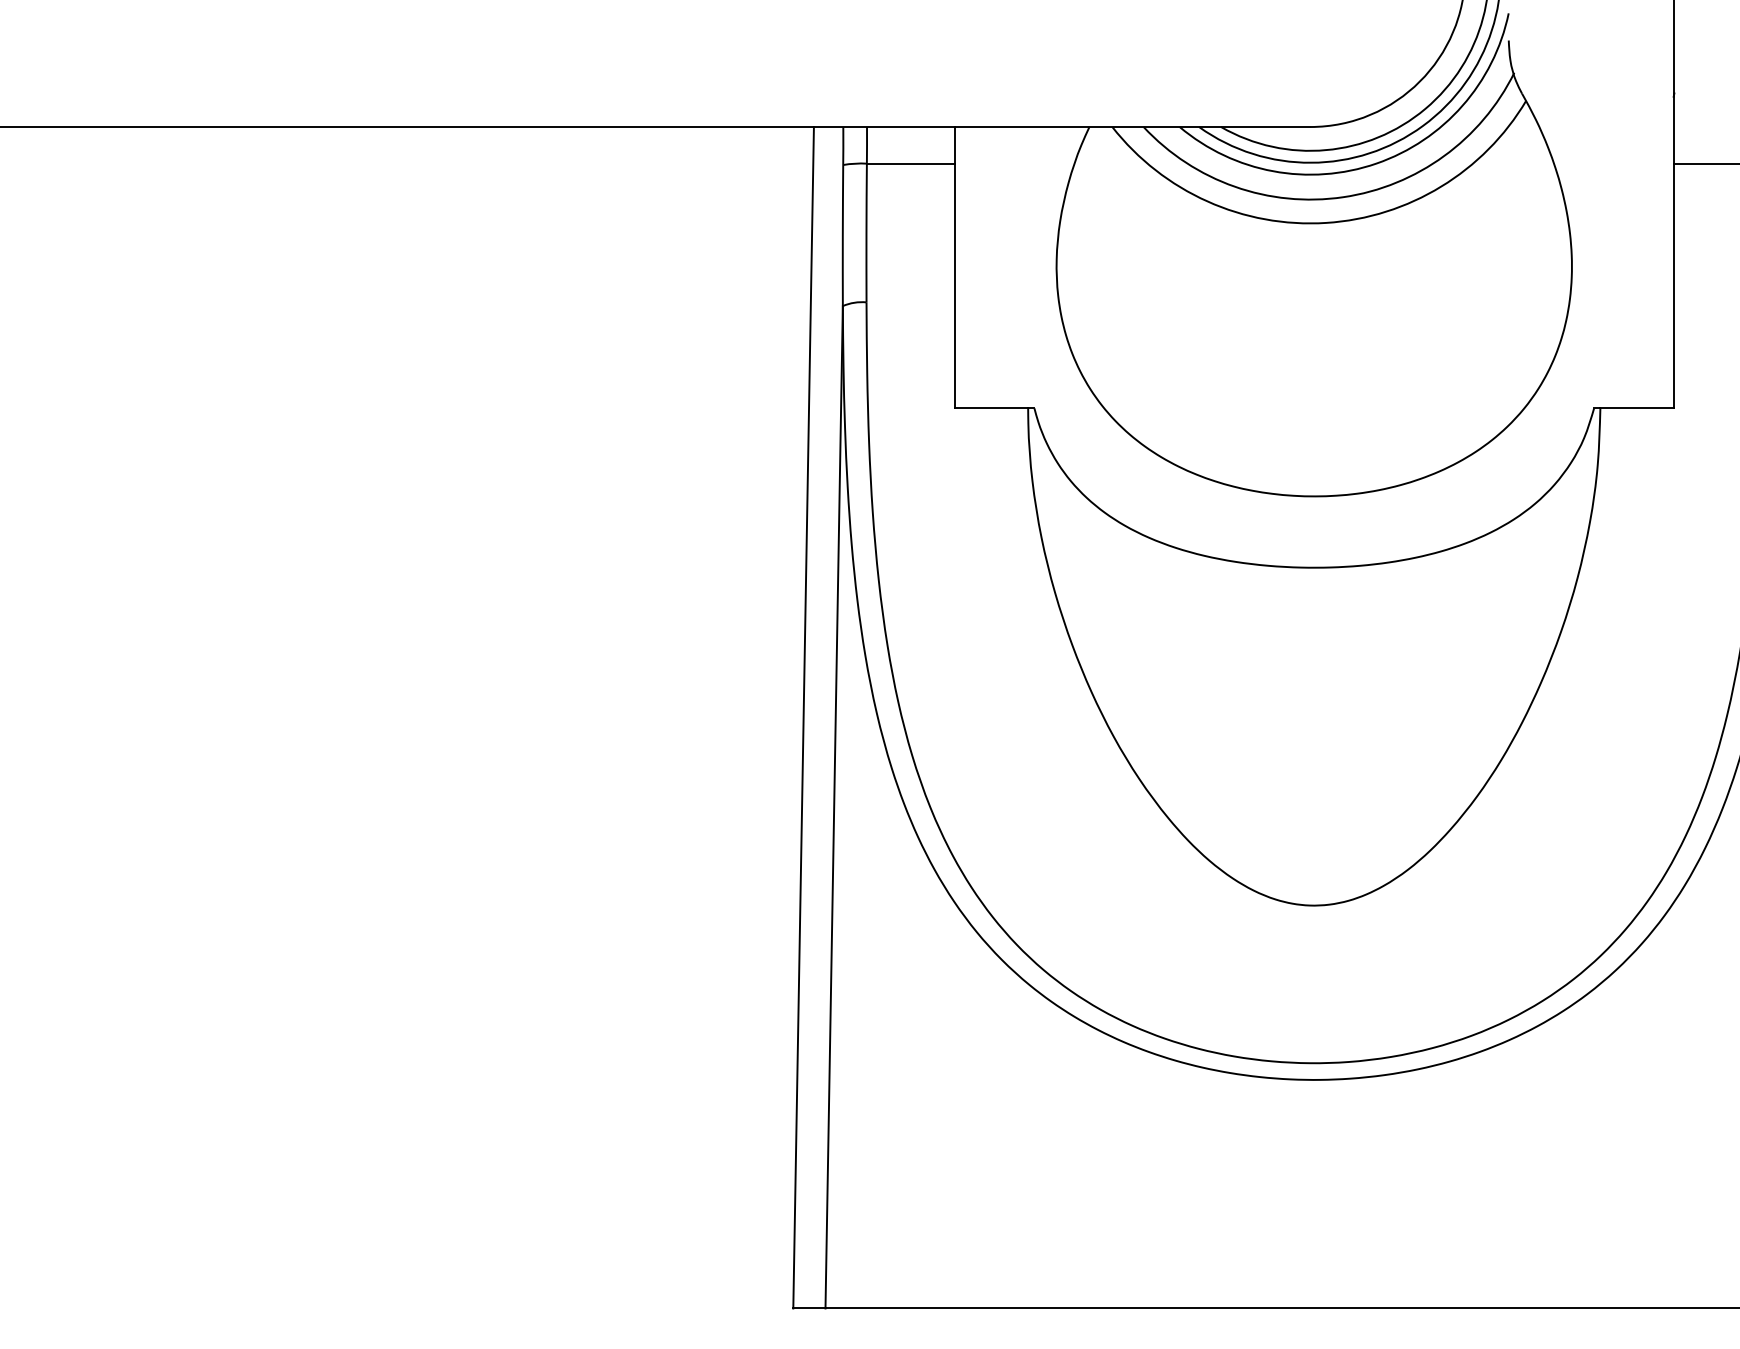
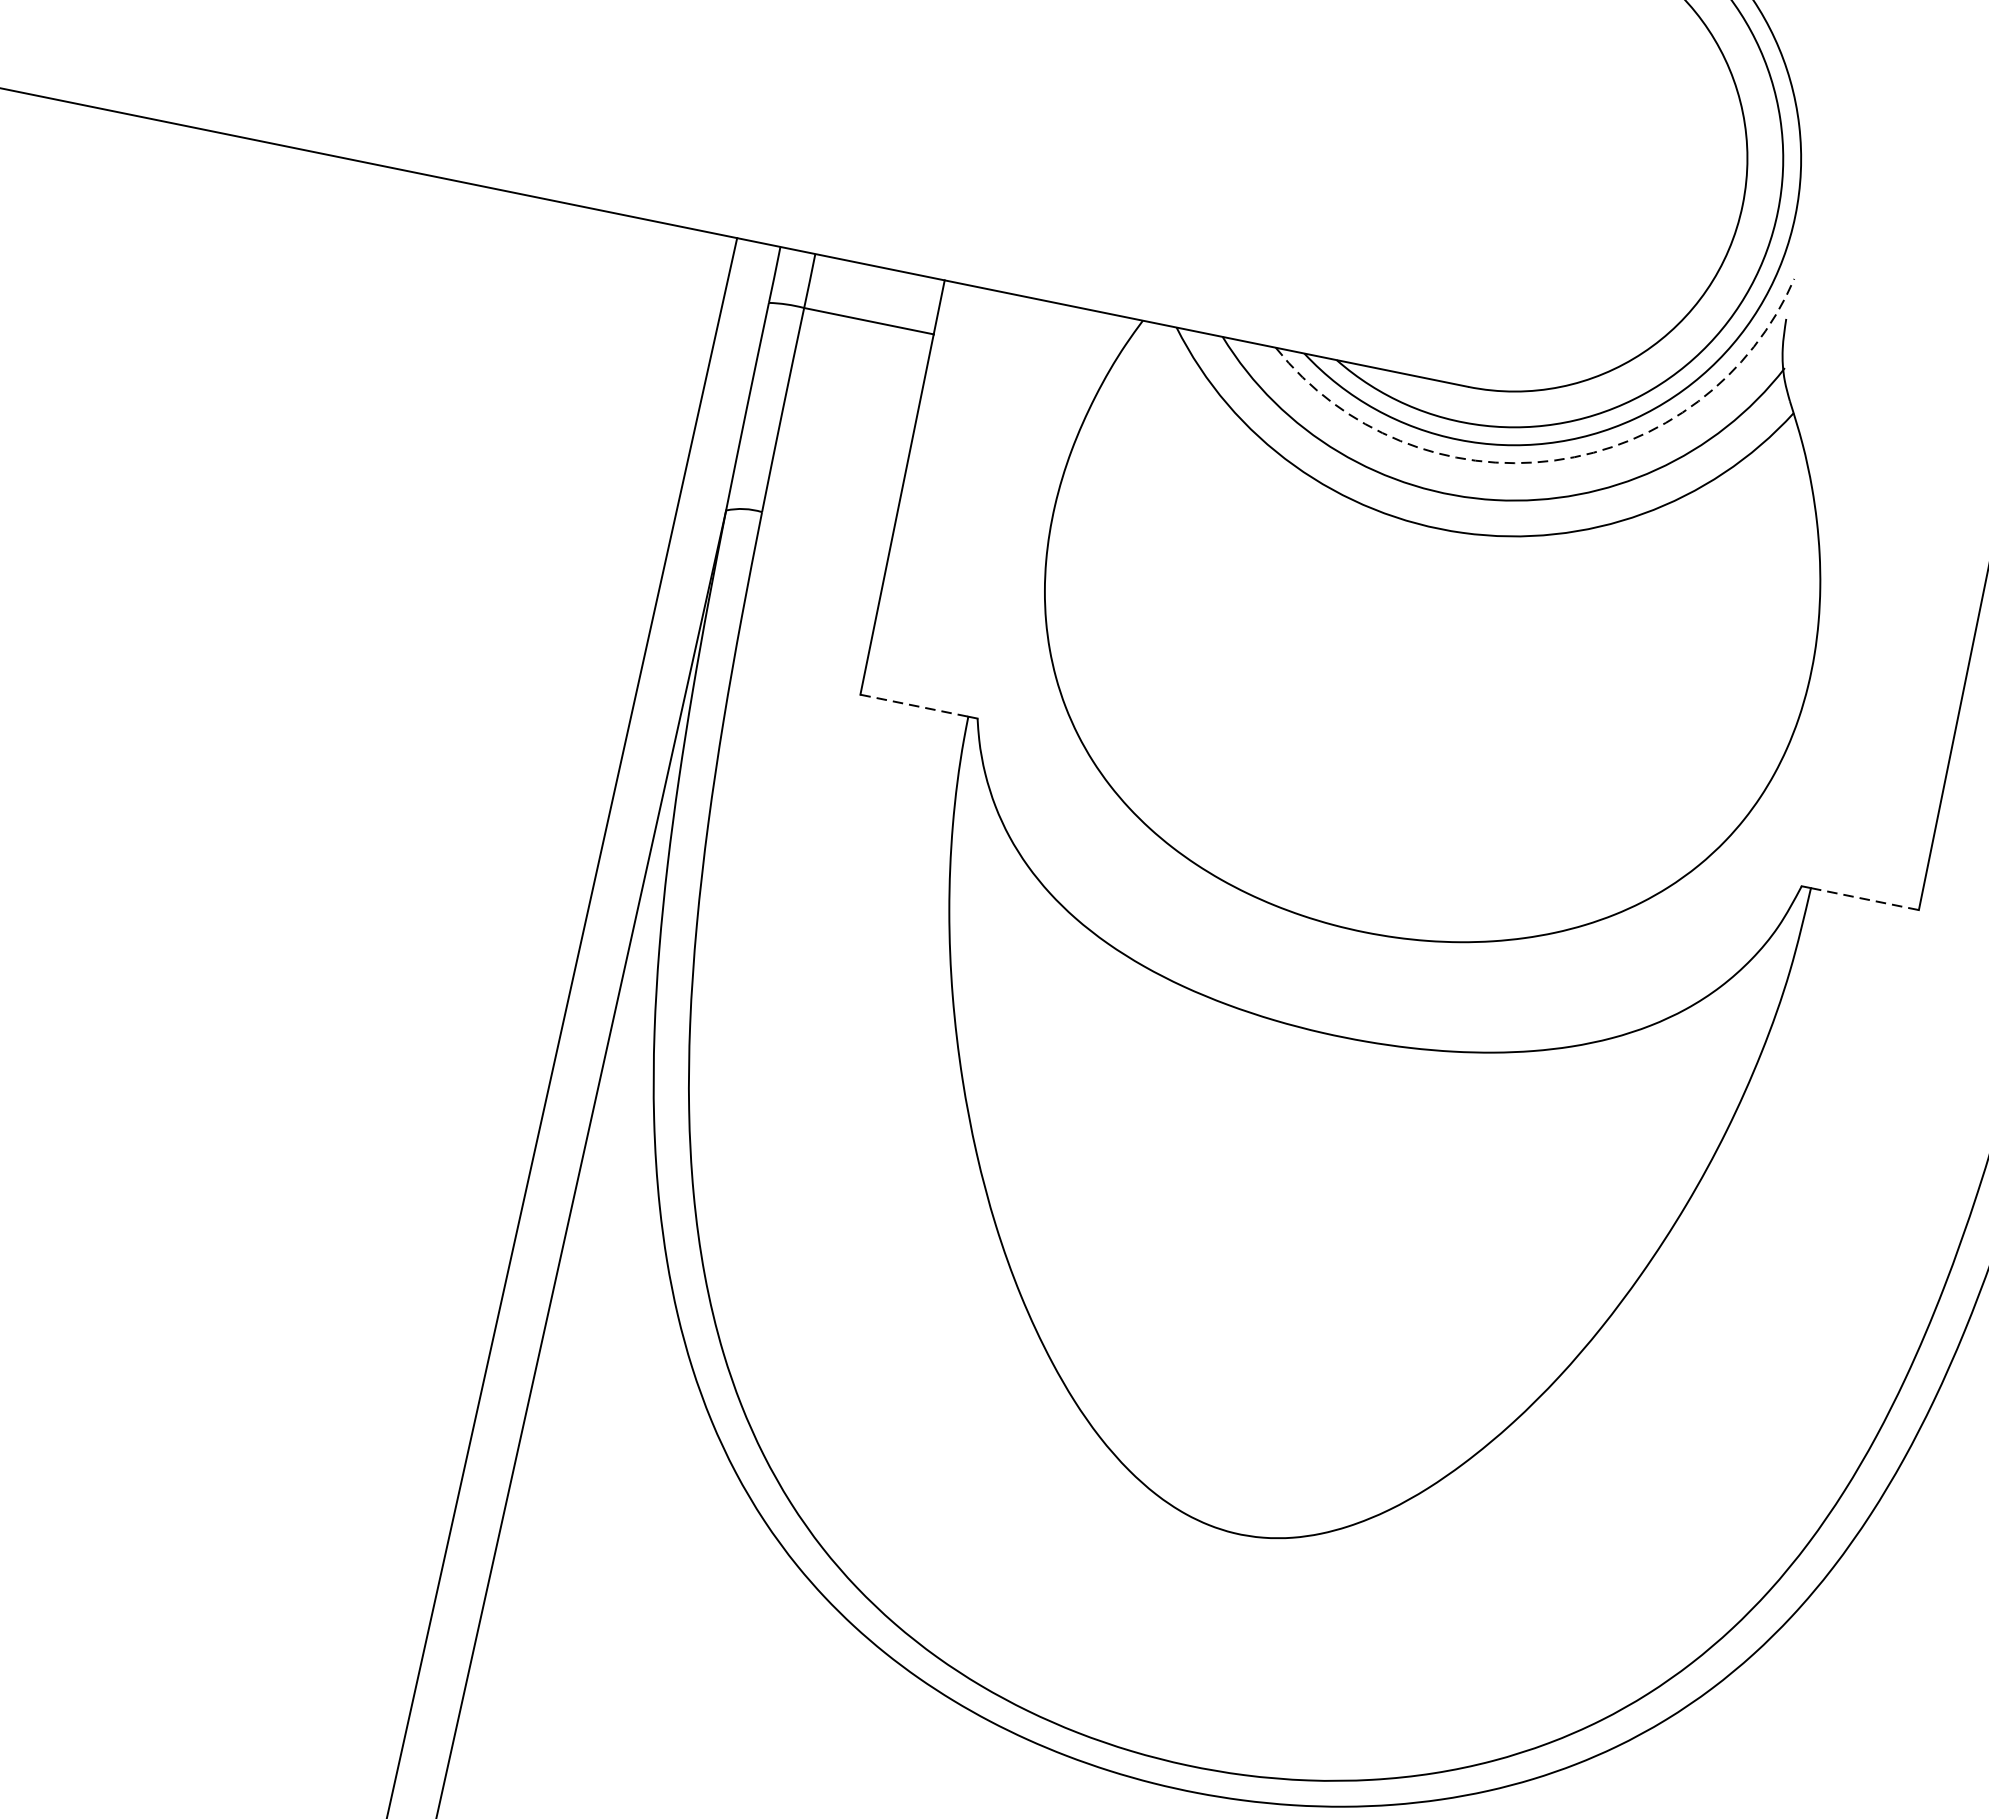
arc: (1376, 163) -> (1554, 460), solid -> dashed
line: (991, 408) -> (914, 705), solid -> dashed
line: (1637, 408) -> (1865, 899), solid -> dashed

